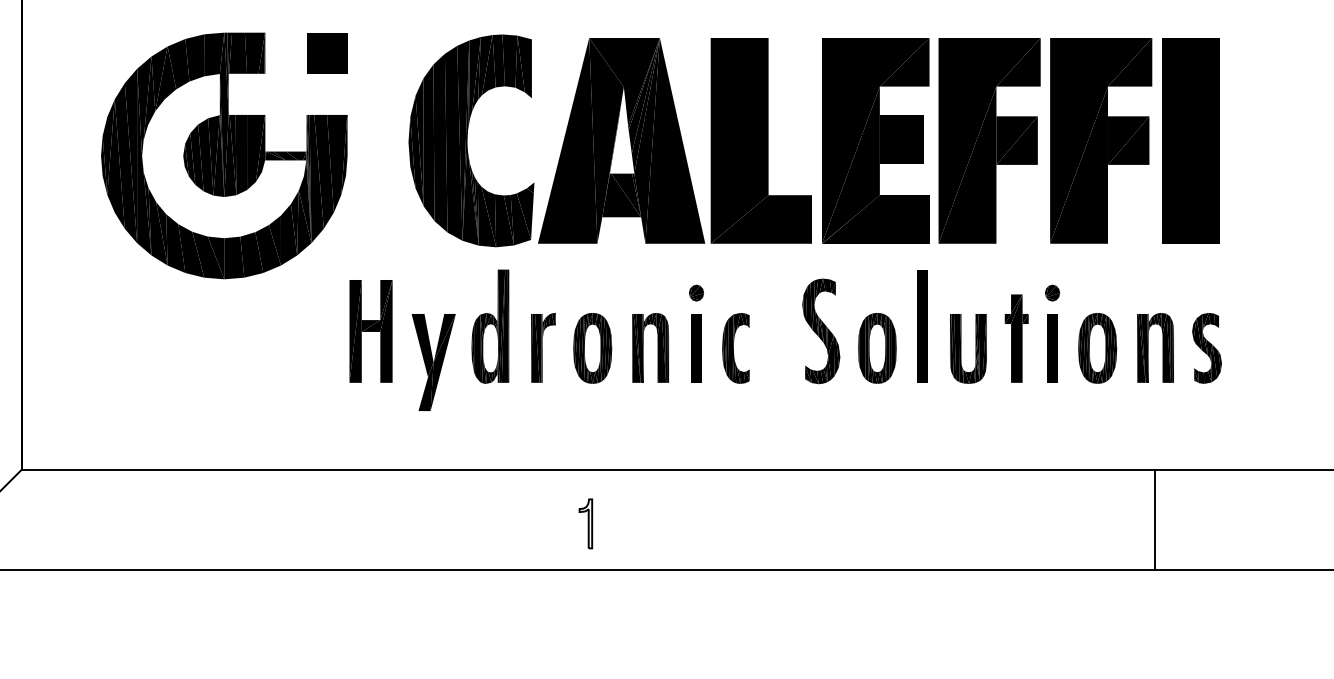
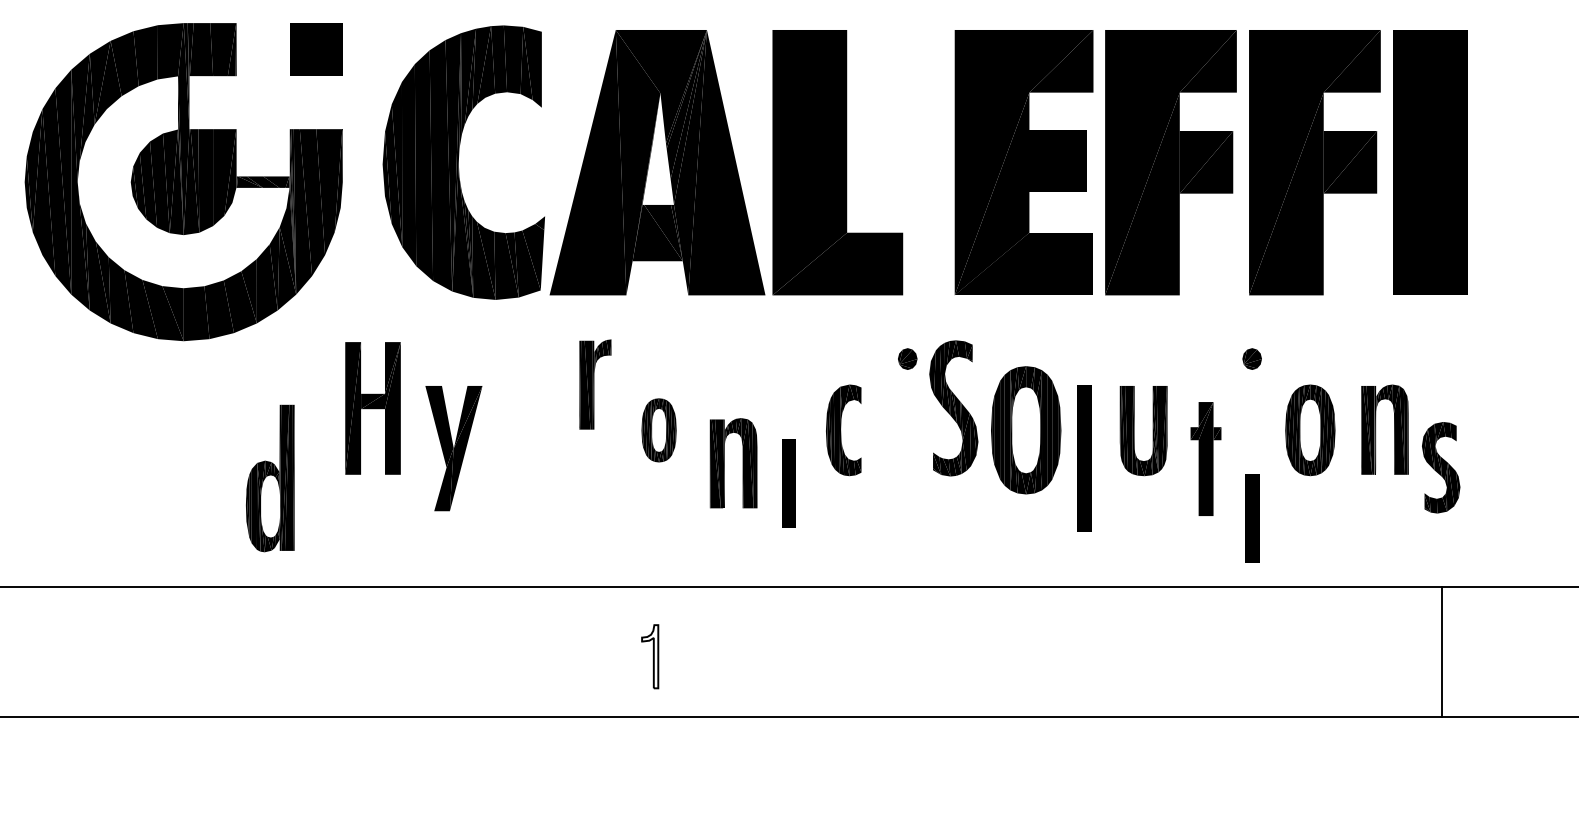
part: (609, 140) -> (641, 162), moved
part: (696, 292) -> (907, 358), moved
part: (490, 326) -> (270, 478), moved
part: (922, 326) -> (1084, 458), moved
part: (1016, 338) -> (1205, 458), moved
part: (543, 347) -> (595, 384), moved
part: (643, 347) -> (724, 462), moved
part: (592, 348) -> (658, 430), size x0.7
part: (696, 348) -> (788, 483), moved
part: (877, 348) -> (1026, 430), size x1.4
part: (1052, 348) -> (1252, 518), moved
part: (1206, 348) -> (1440, 467), moved
line: (1155, 519) -> (1441, 651), moved

